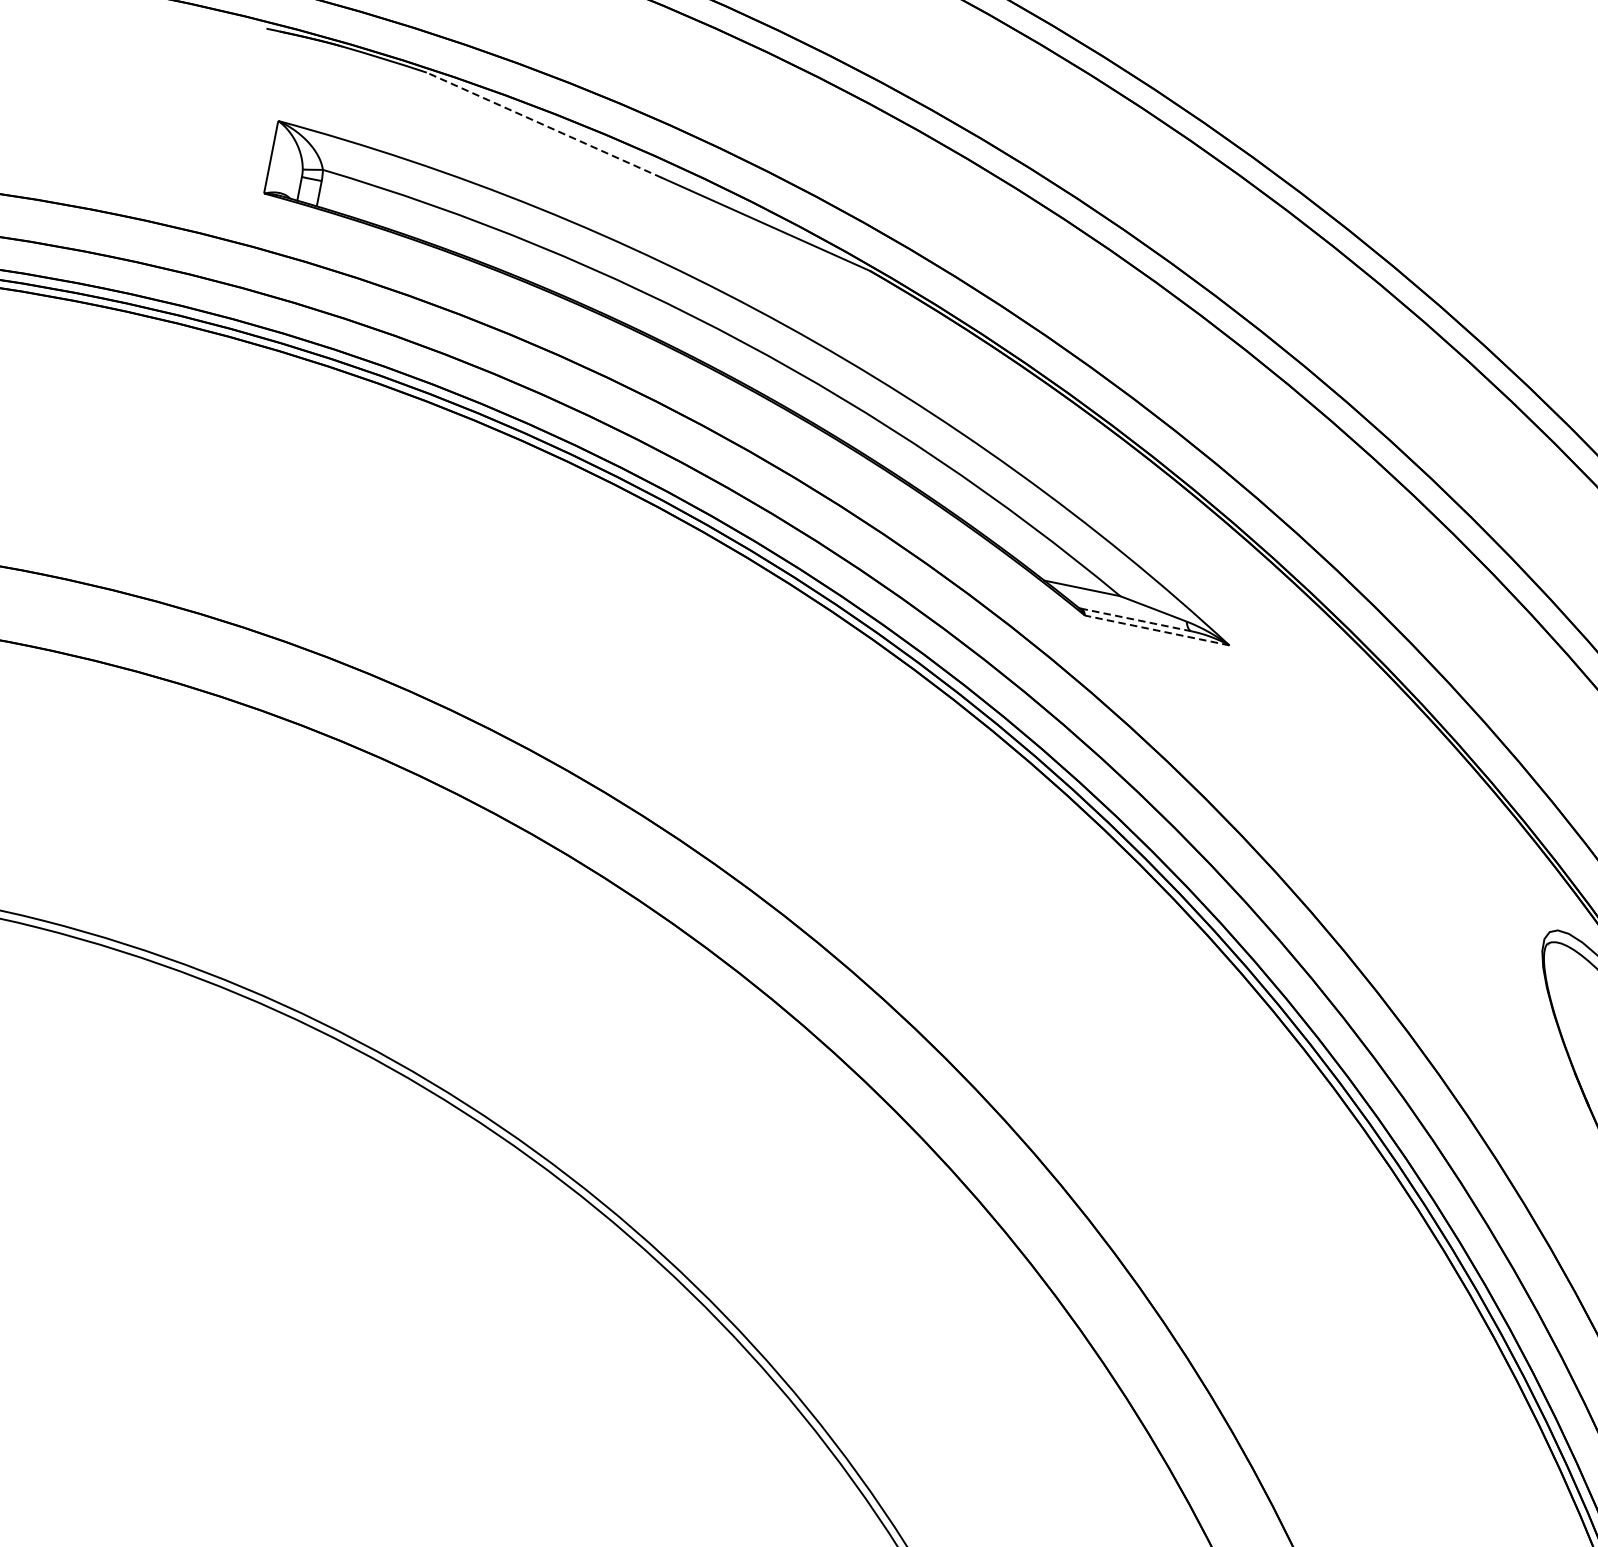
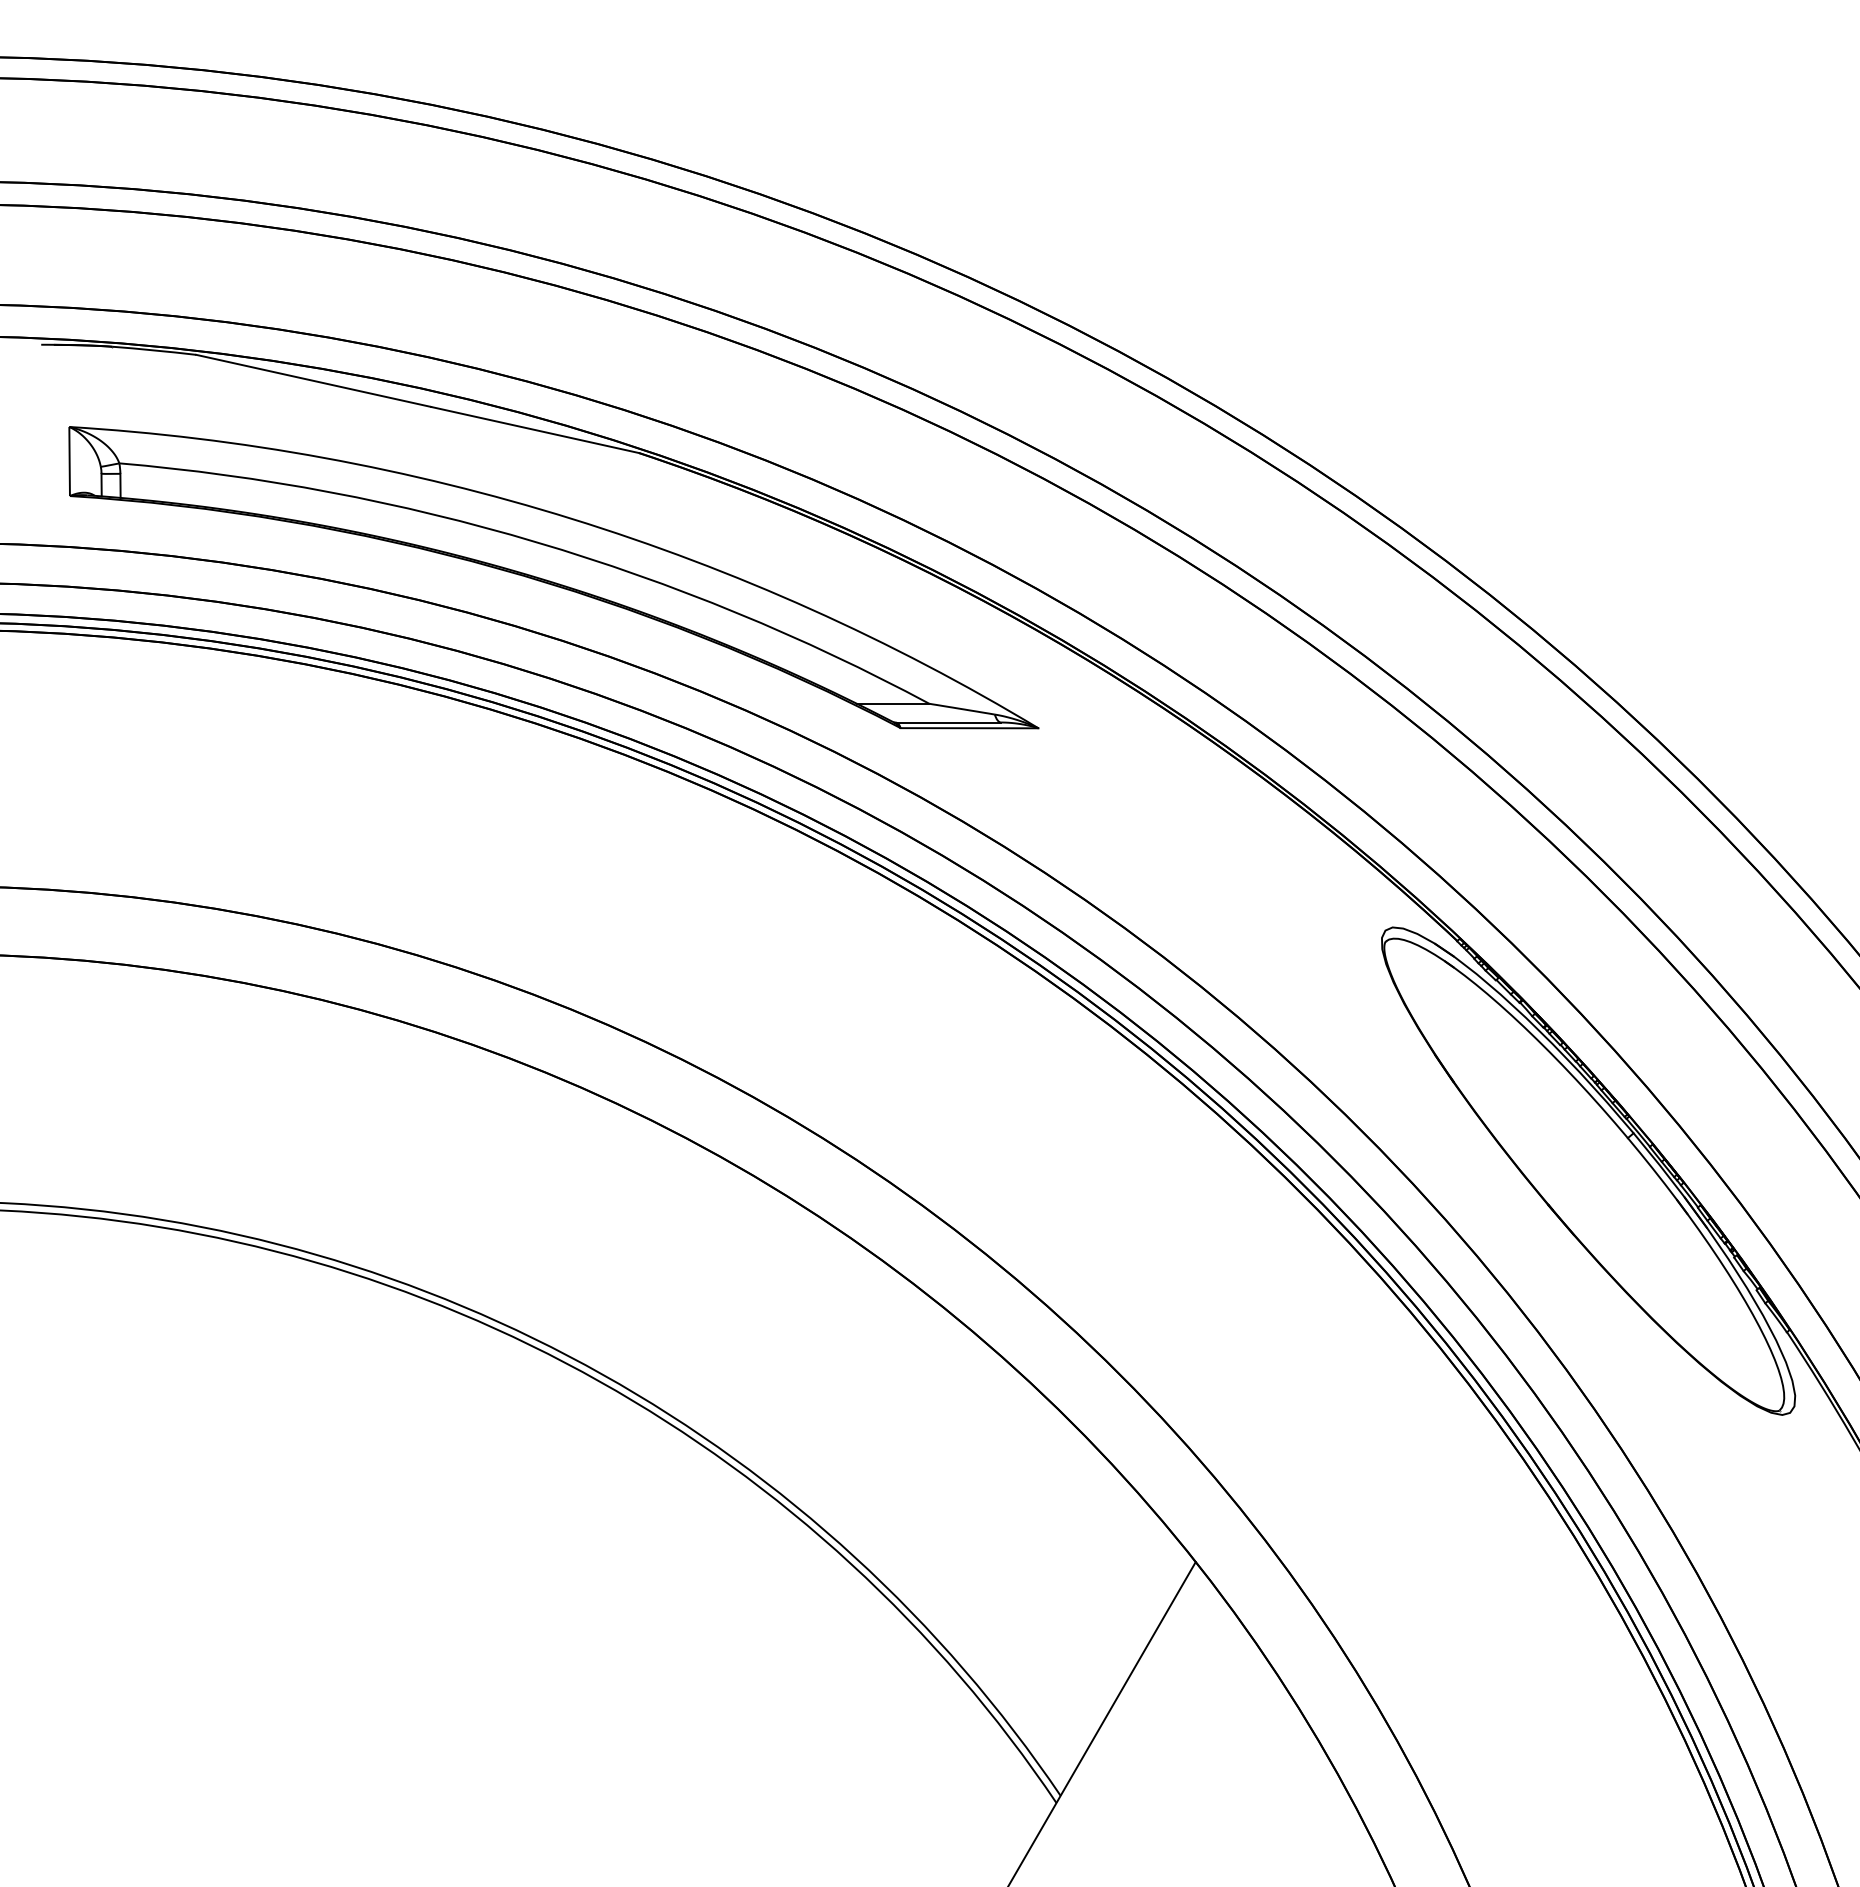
line: (544, 124) -> (313, 380), dashed -> solid
line: (1136, 619) -> (948, 722), dashed -> solid
line: (1157, 630) -> (969, 728), dashed -> solid

